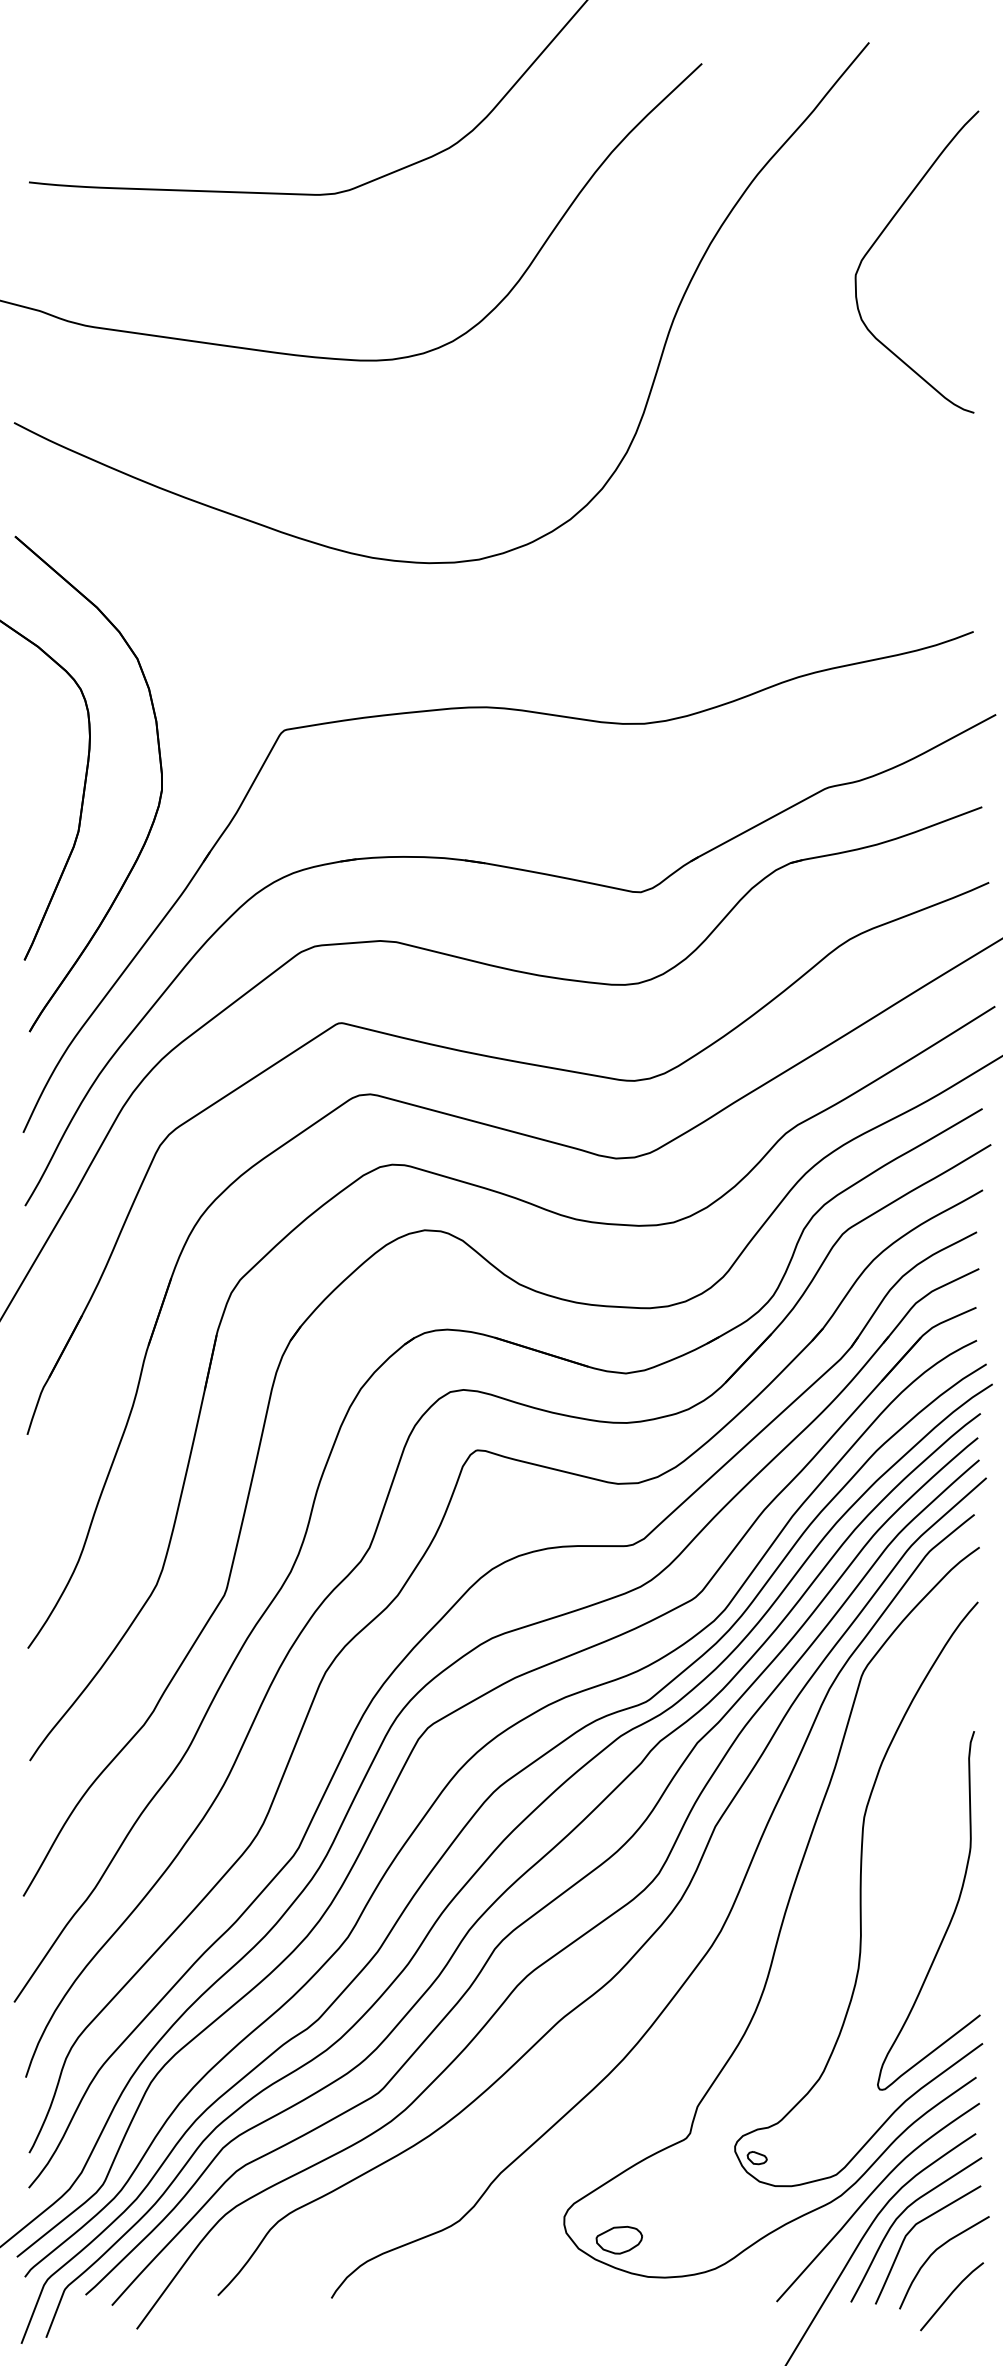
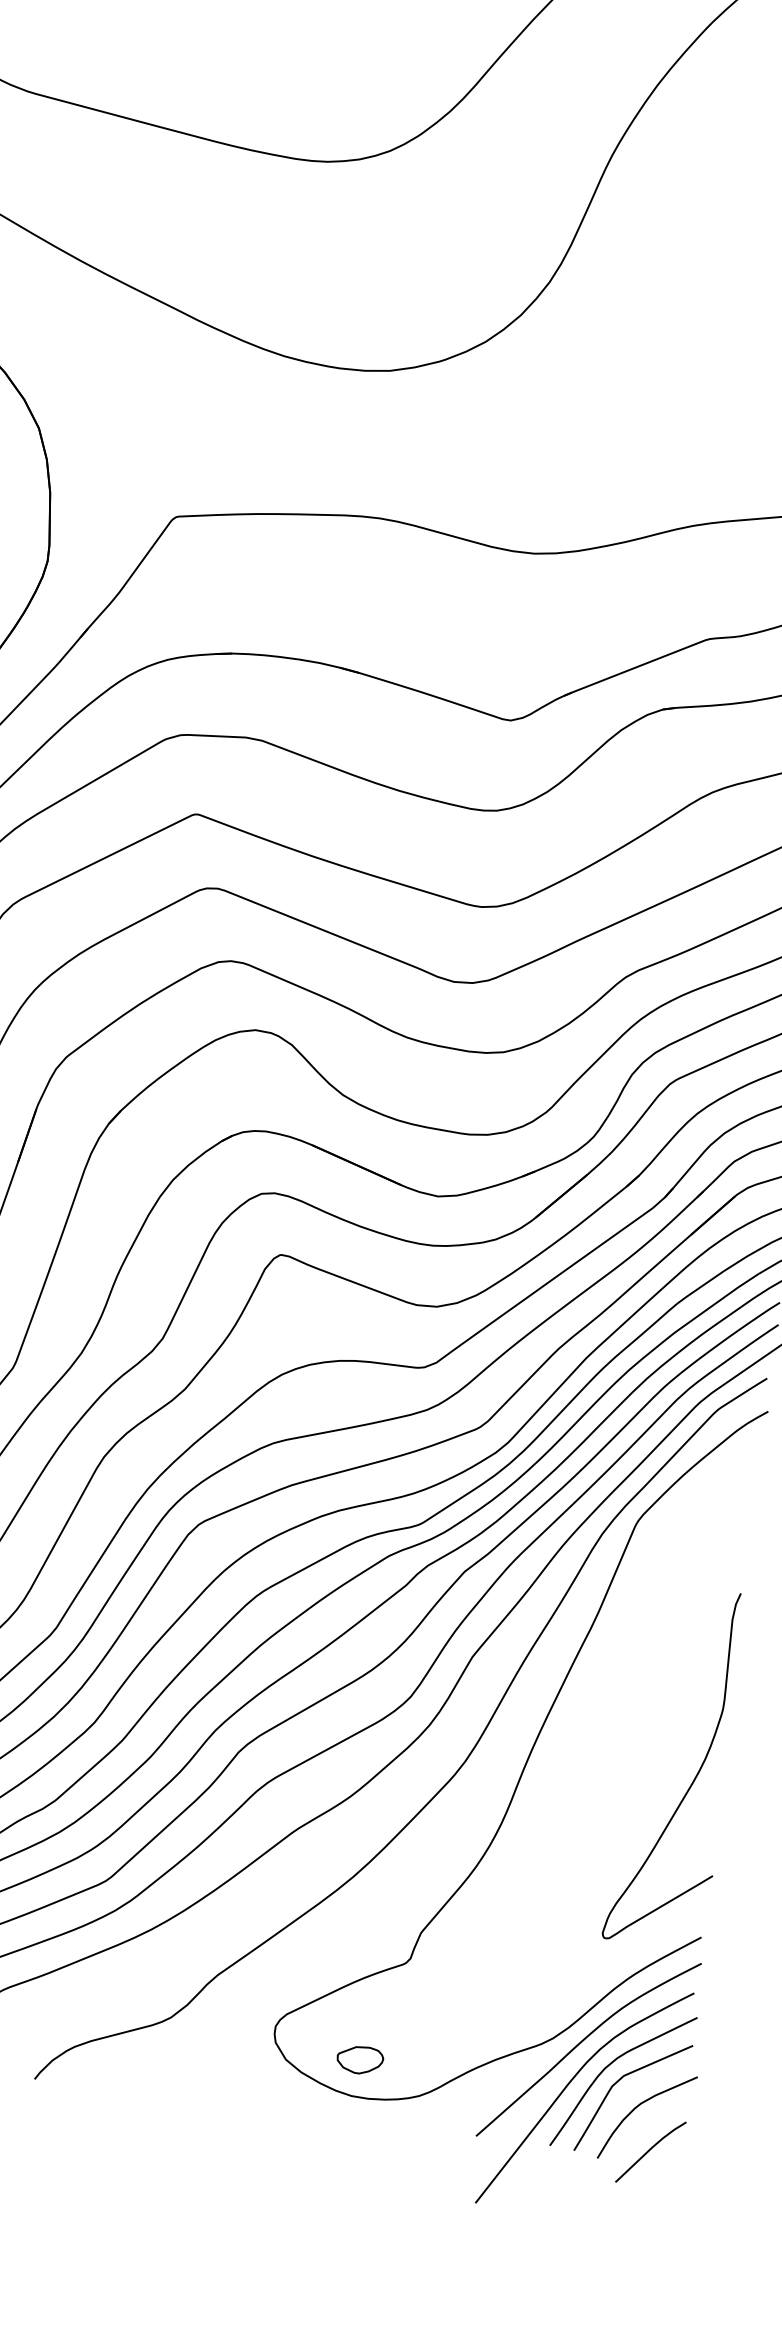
part: (858, 1894) -> (606, 1741), removed
part: (618, 2239) -> (359, 2059), moved

